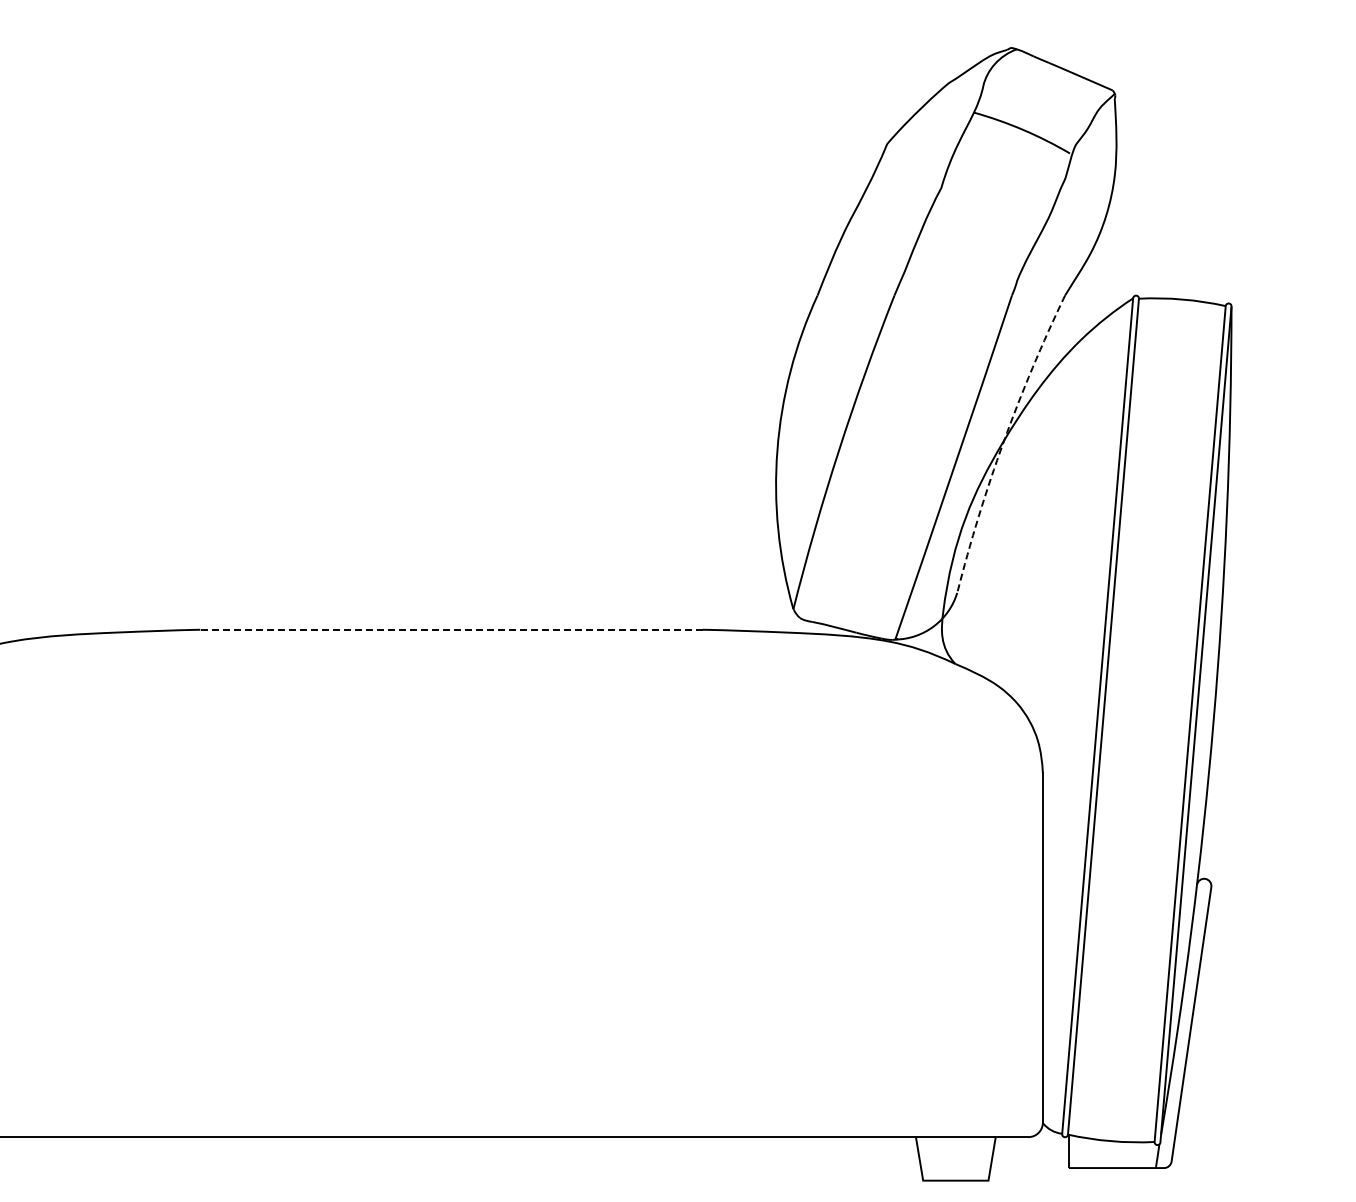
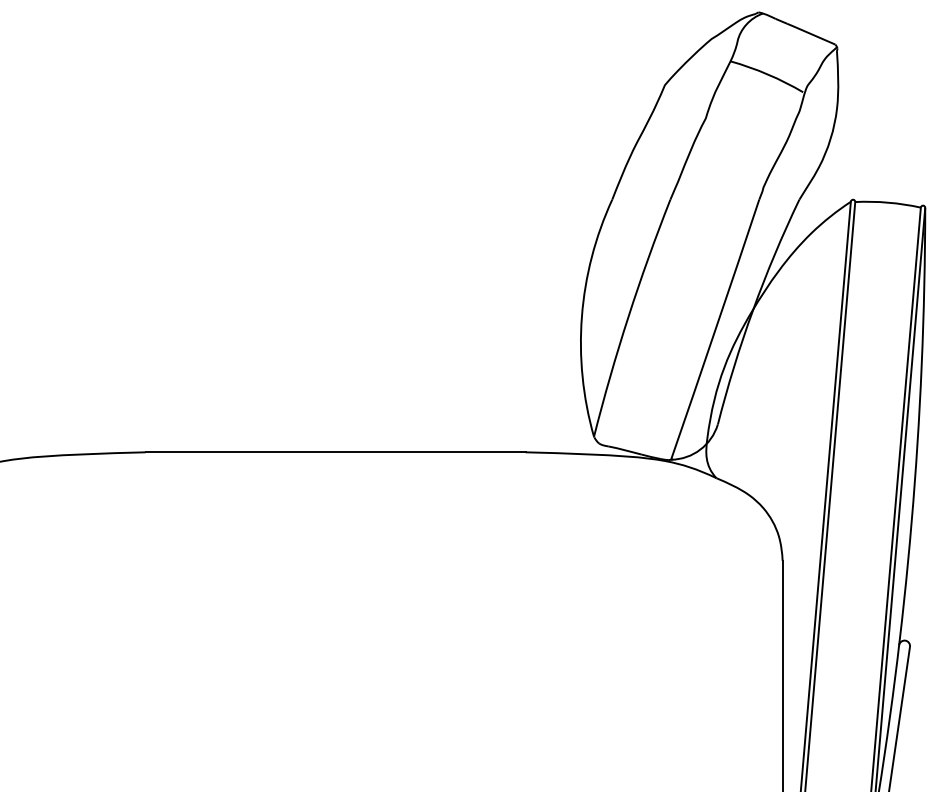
arc: (1003, 441) -> (752, 310), dashed -> solid
line: (451, 629) -> (335, 452), dashed -> solid

